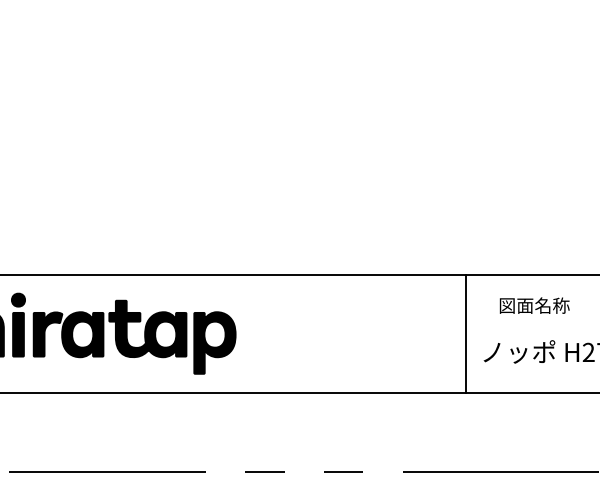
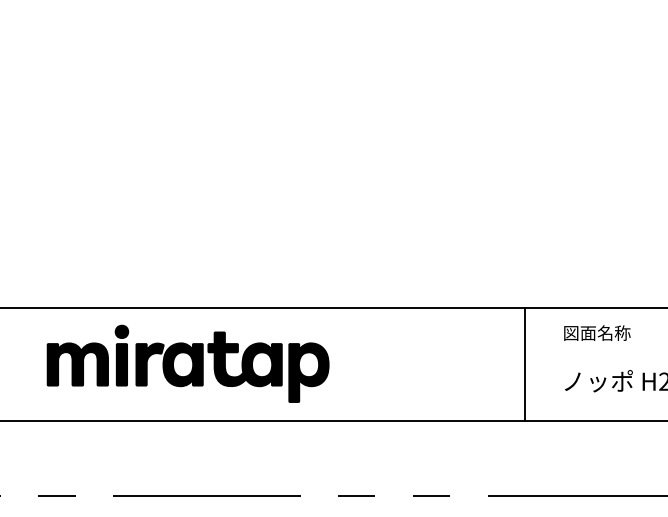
text: (534, 304) -> (597, 332), moved
line: (466, 334) -> (525, 364), moved

